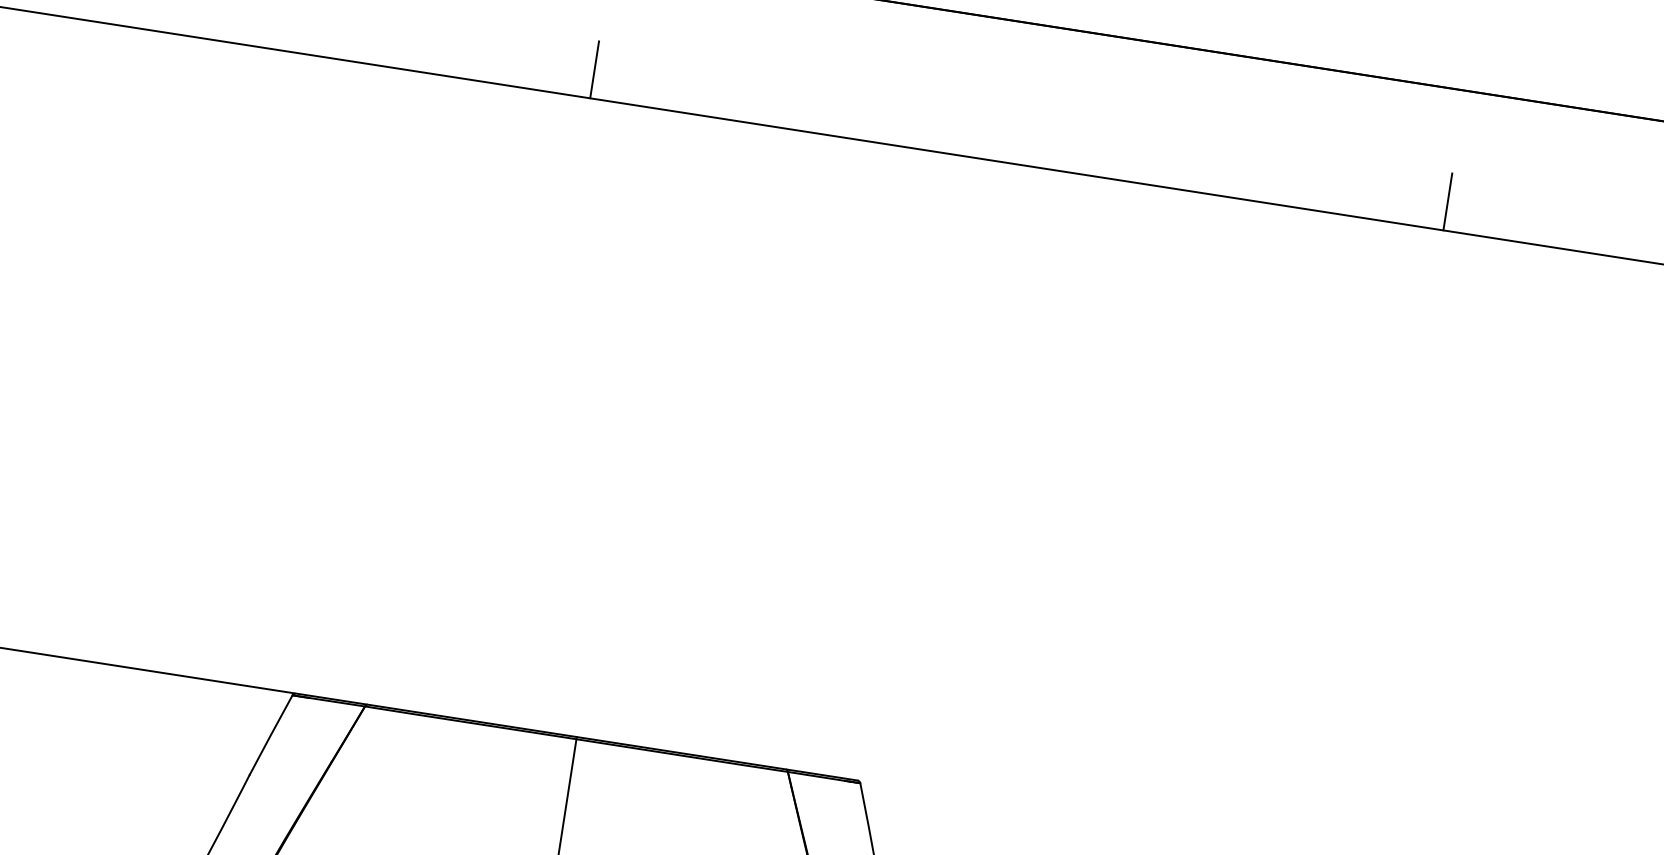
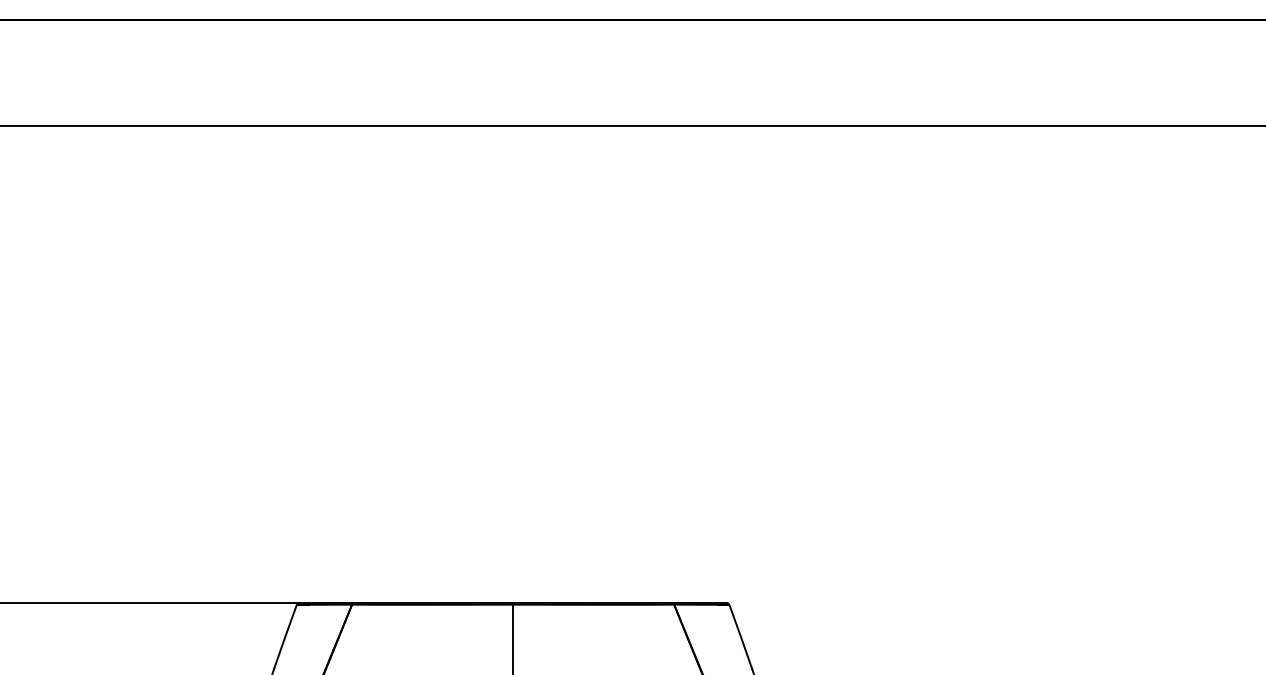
line: (594, 69) -> (449, 104), removed
line: (1447, 201) -> (1099, 104), removed

